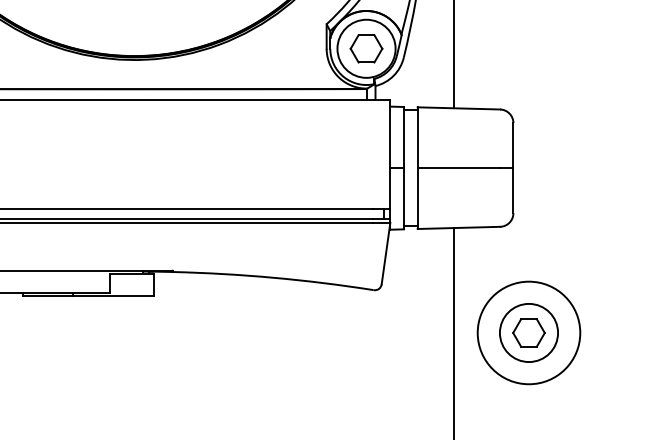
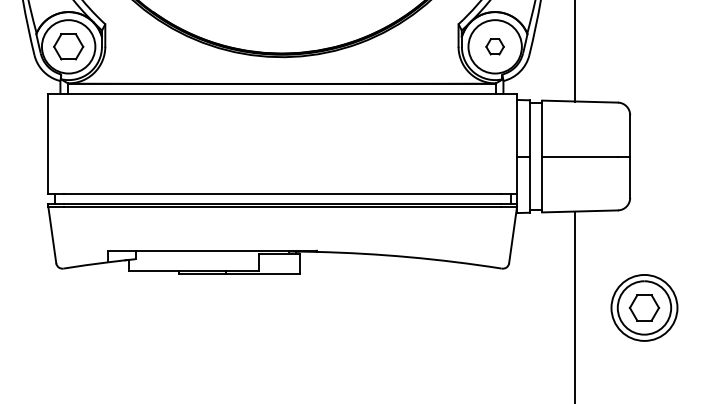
part: (365, 48) -> (494, 46), size x0.6
circle: (529, 332) -> (644, 307), size x0.7

